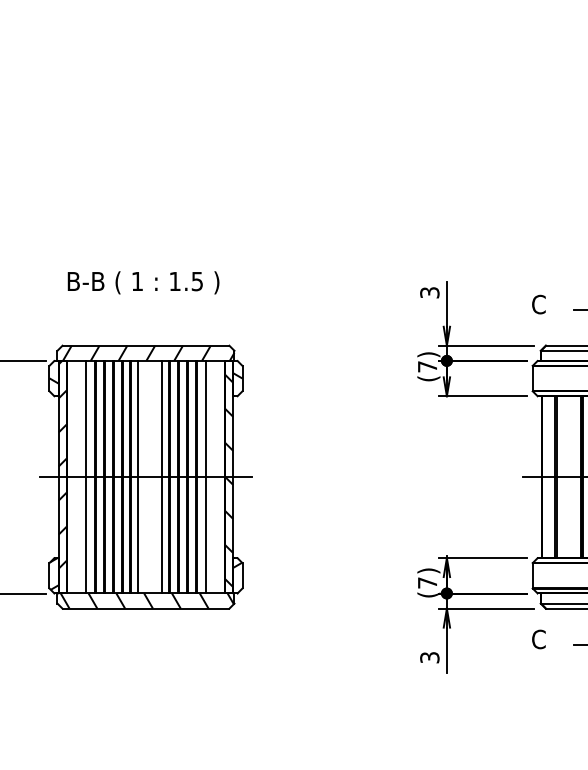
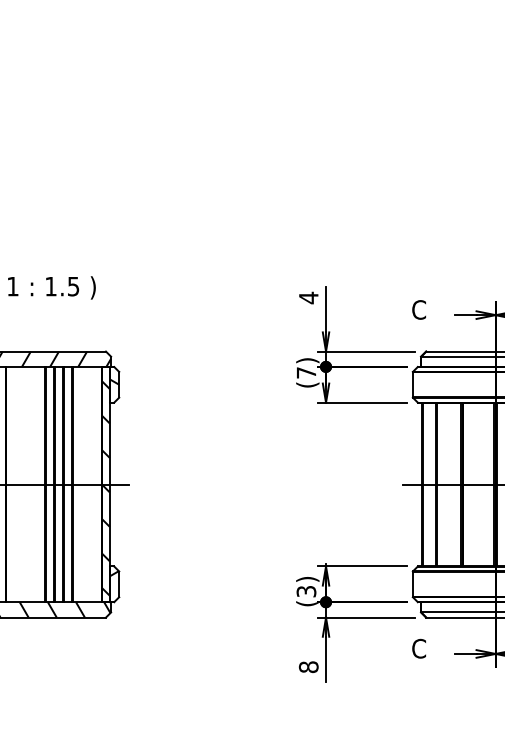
text: (429, 292) -> (308, 297), 3 -> 4
line: (138, 476) -> (13, 483), removed
line: (161, 476) -> (37, 483), removed
line: (206, 476) -> (82, 483), removed
text: (427, 582) -> (306, 591), (7) -> (3)
text: (429, 657) -> (308, 667), 3 -> 8

